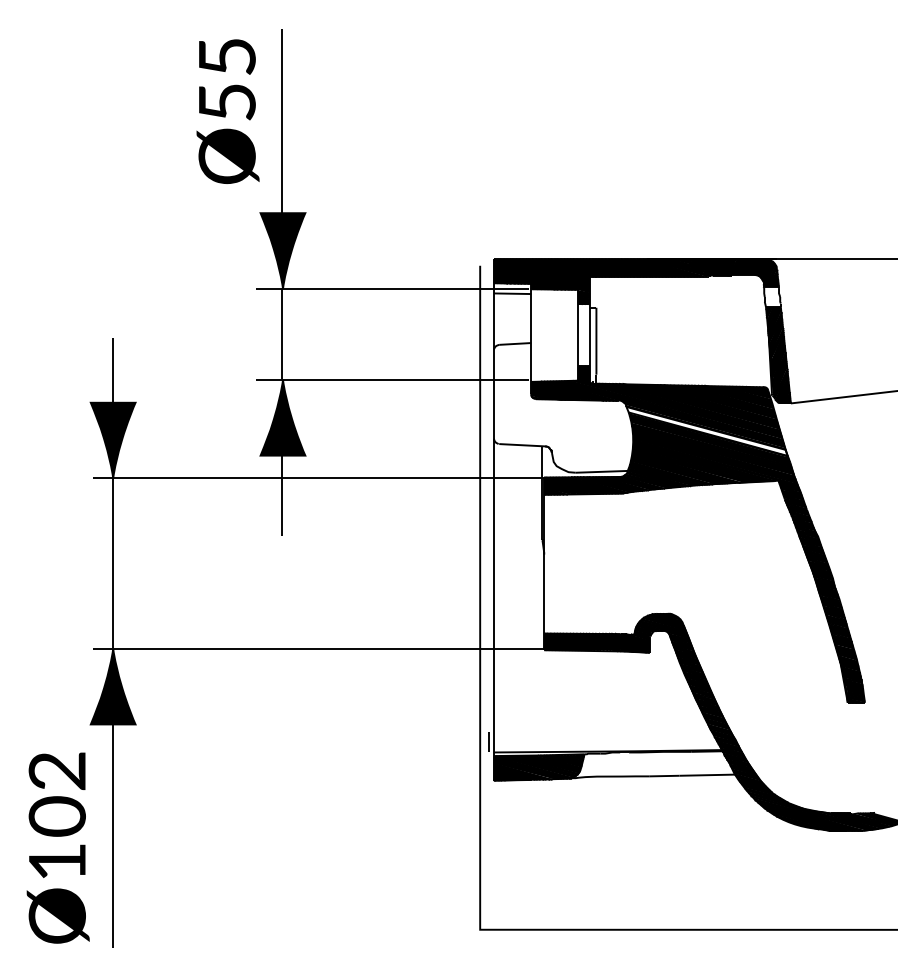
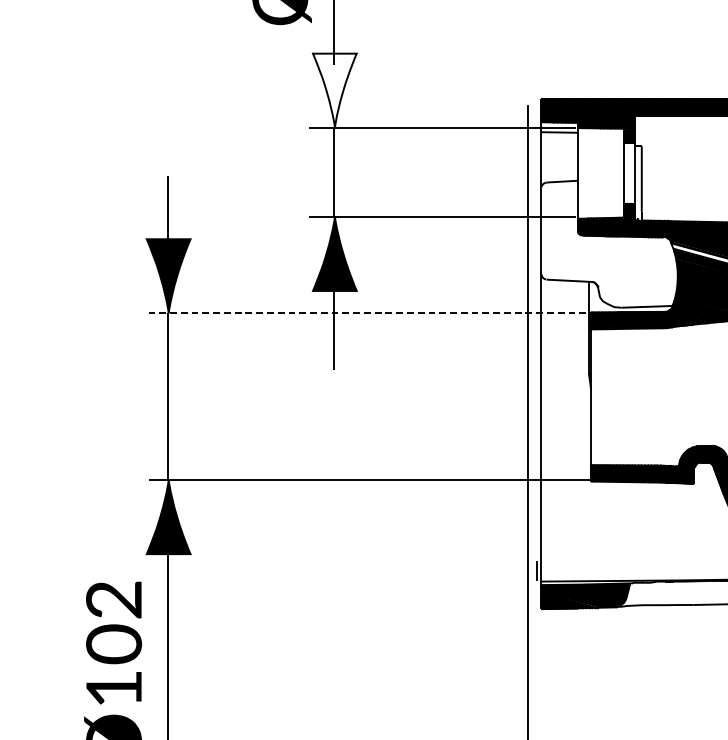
fill: (282, 250) -> (334, 90), removed
line: (319, 478) -> (370, 313), solid -> dashed

